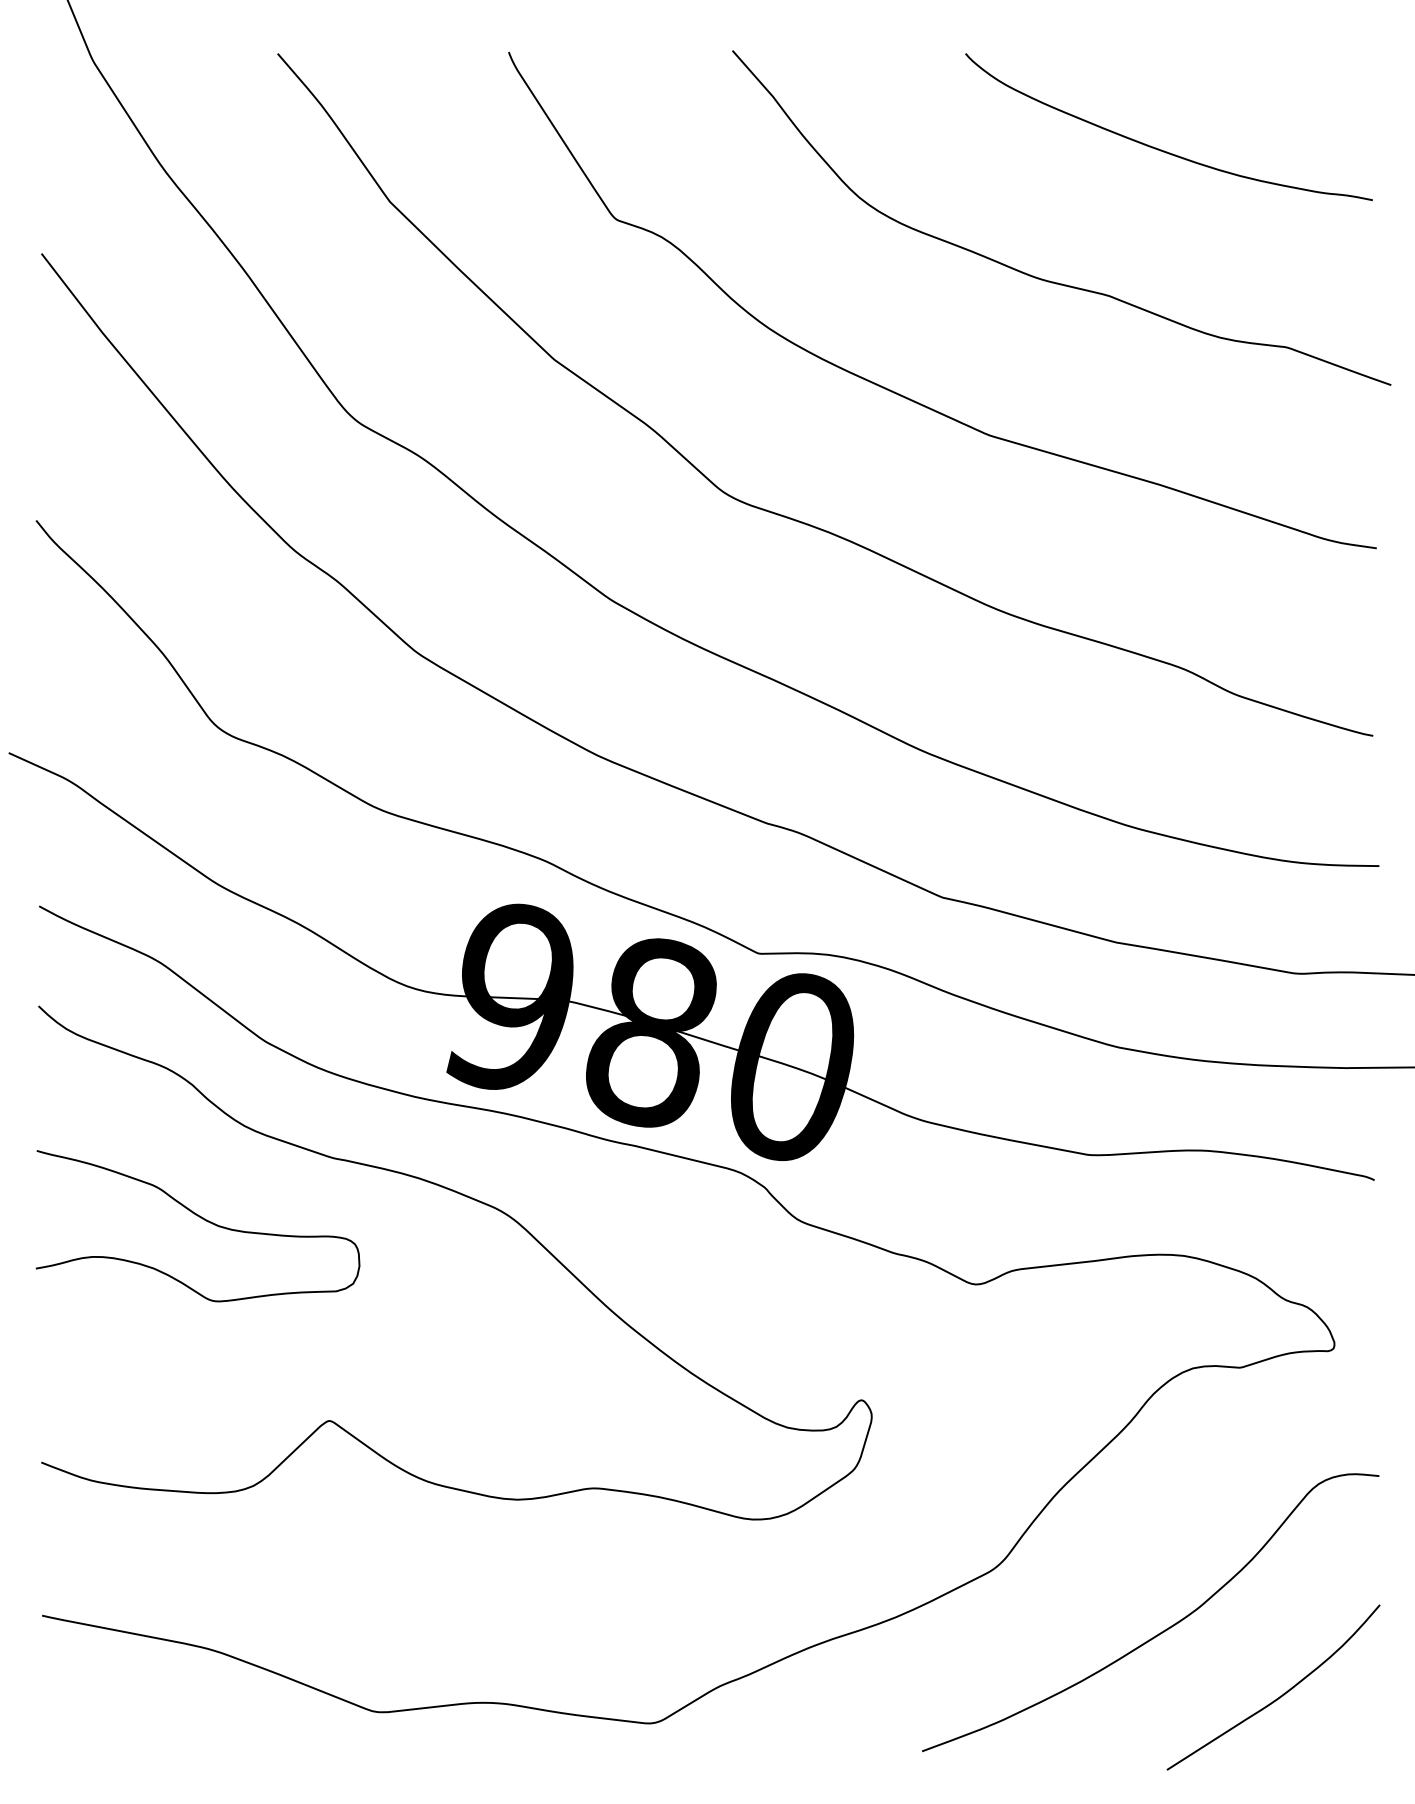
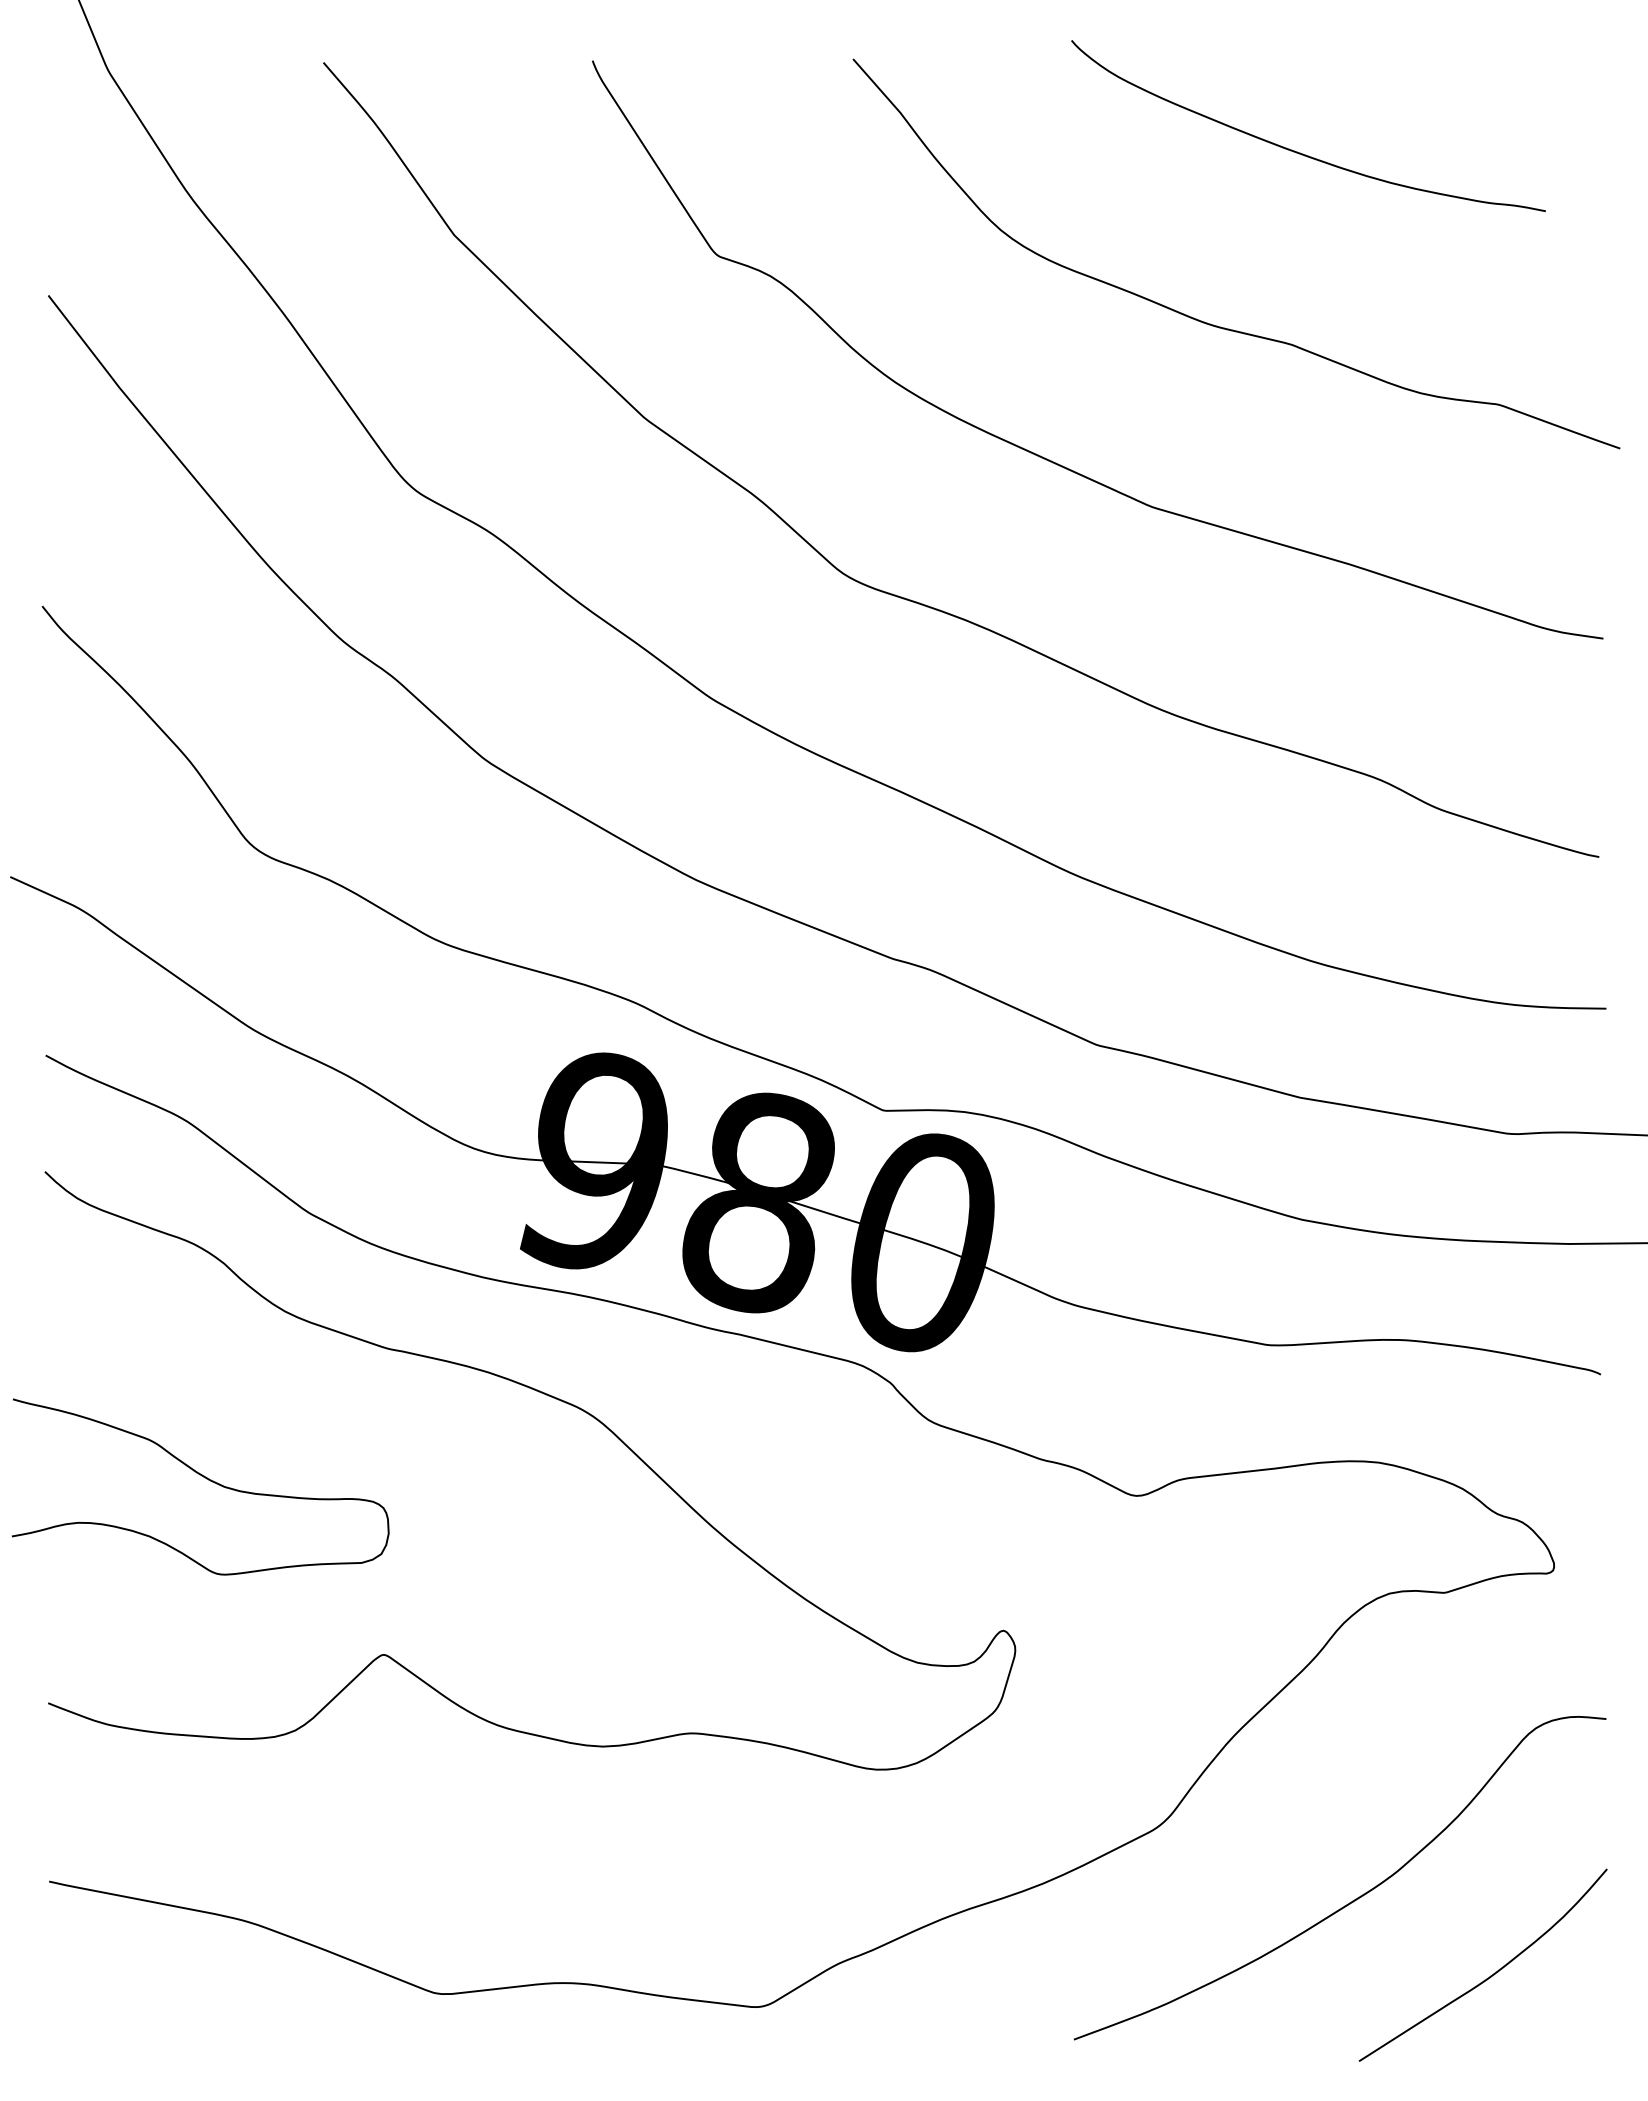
curve: (1162, 149) -> (1300, 152), moved
curve: (203, 1219) -> (206, 1479), moved

